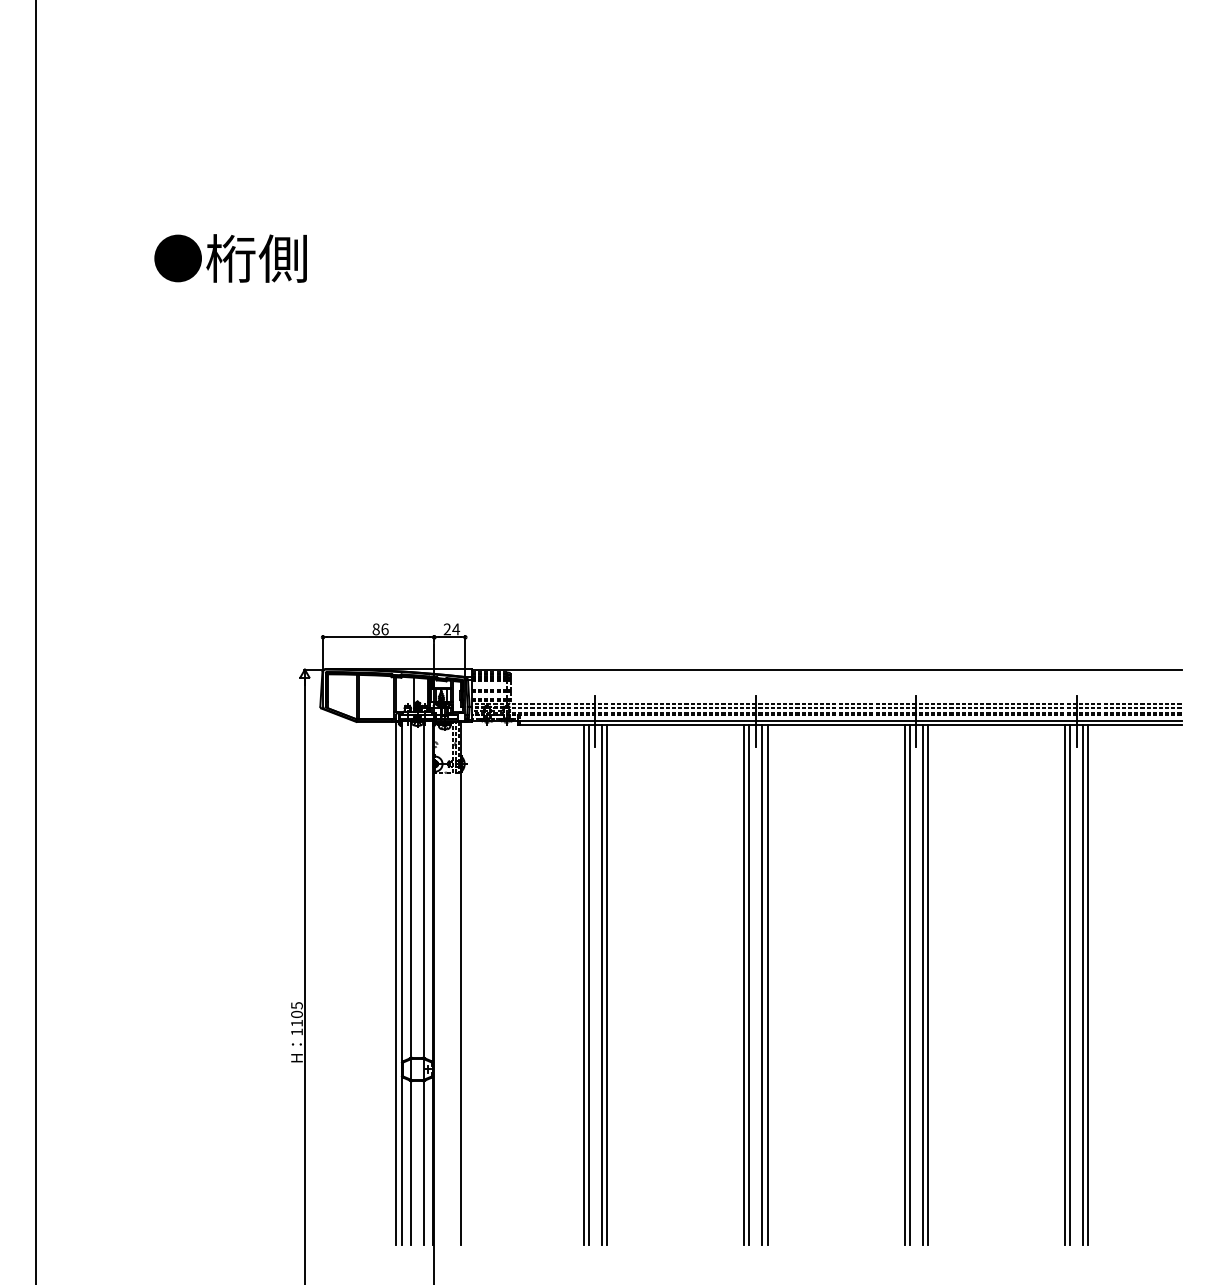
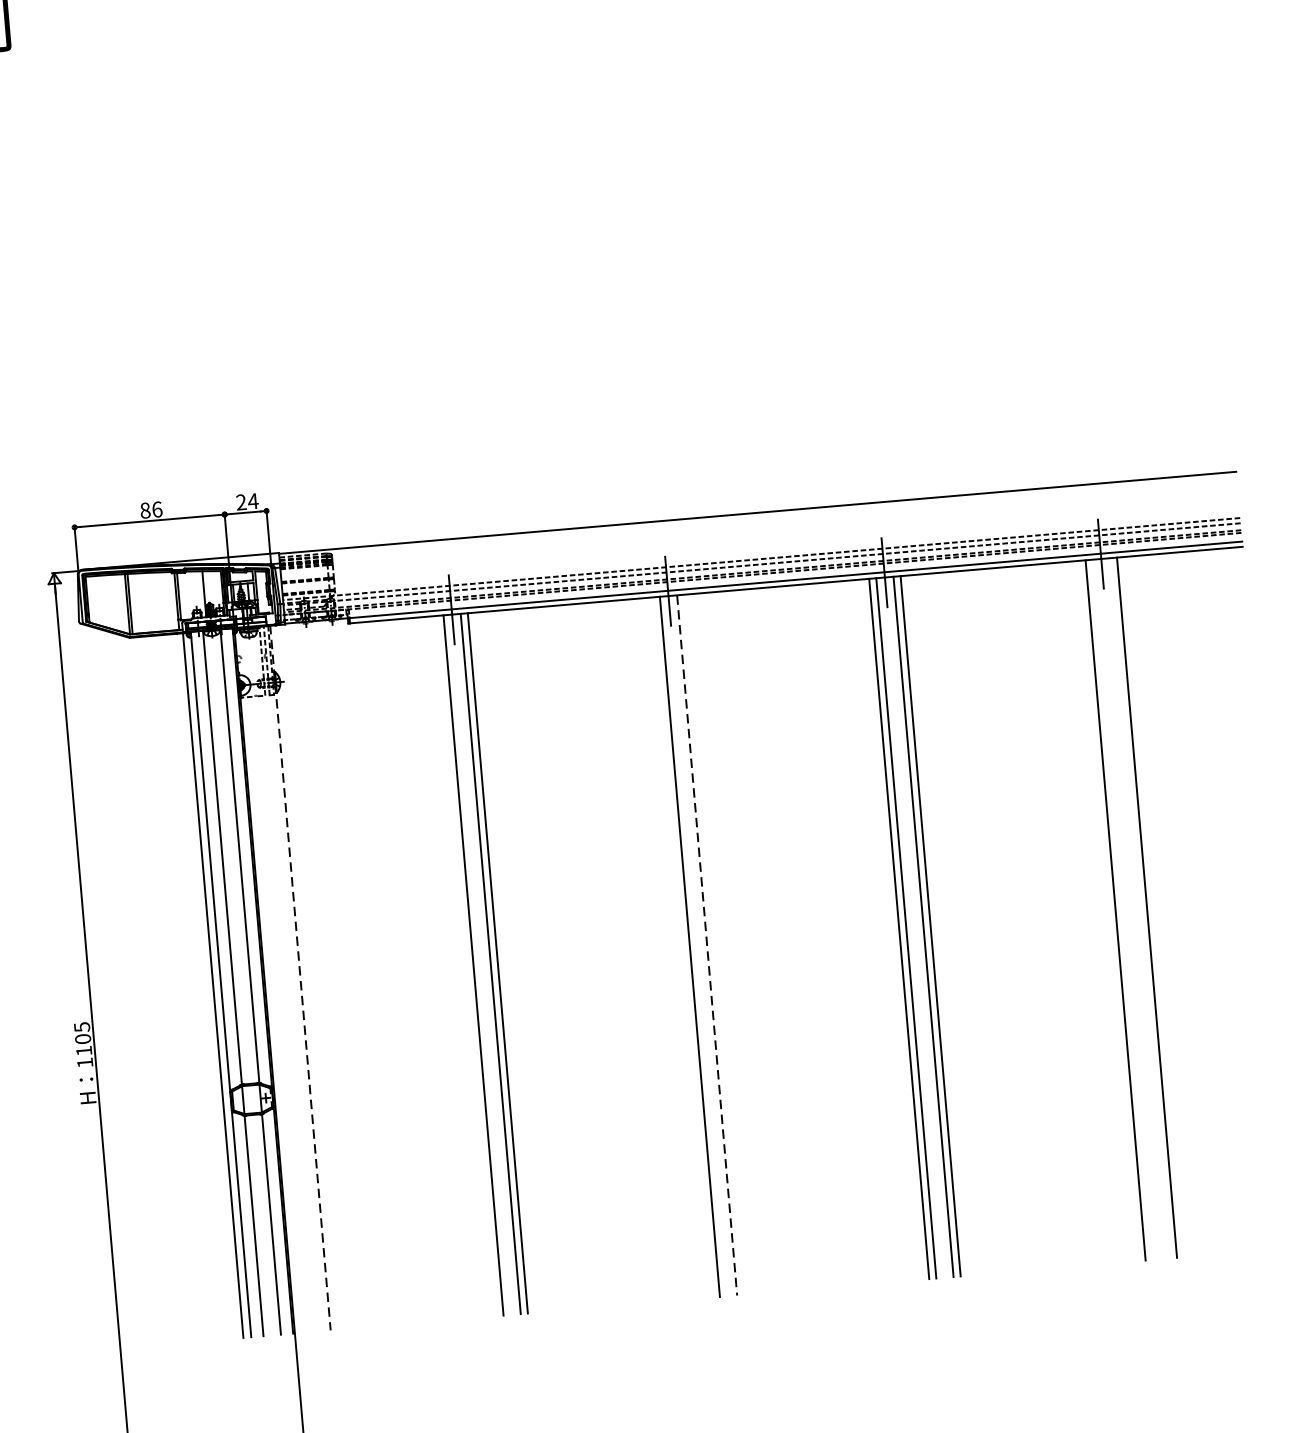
line: (460, 982) -> (299, 977), solid -> dashed
line: (583, 984) -> (466, 965), removed
line: (744, 984) -> (683, 946), removed
line: (762, 984) -> (707, 944), solid -> dashed
line: (767, 984) -> (714, 944), removed
line: (1070, 984) -> (1122, 909), removed
line: (1083, 984) -> (1140, 907), removed

